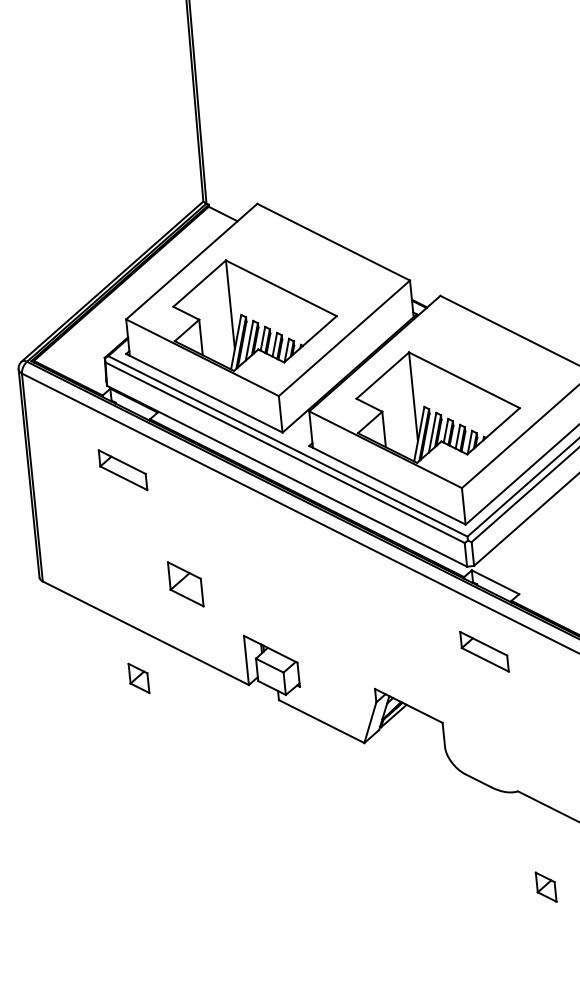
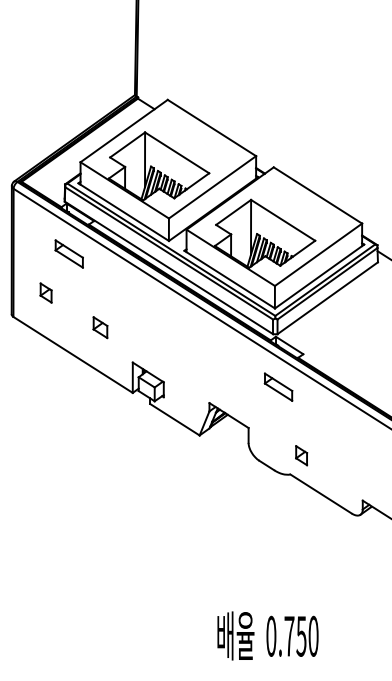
part: (185, 584) -> (100, 327), size x0.71
part: (137, 677) -> (45, 292), moved
part: (545, 886) -> (301, 455), moved

